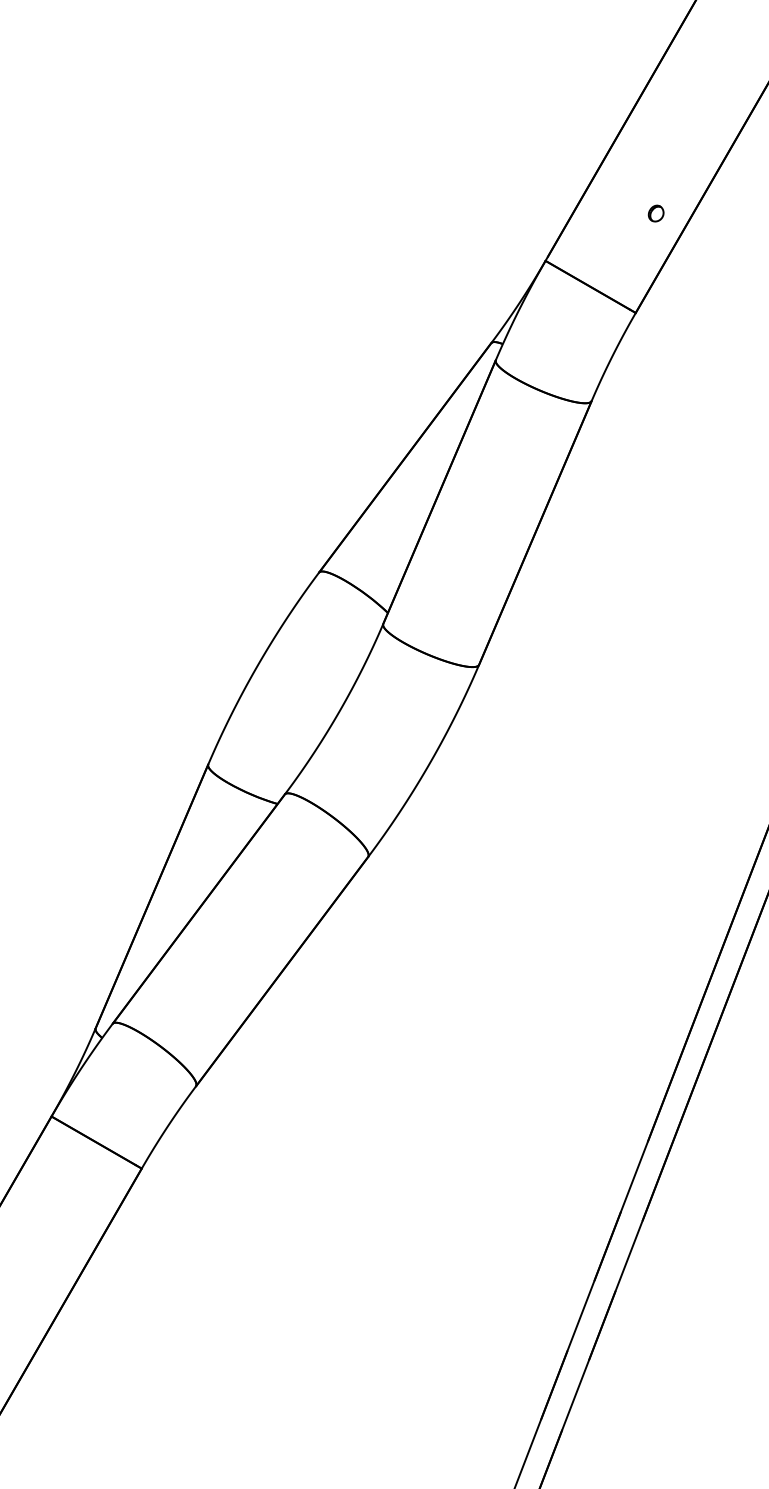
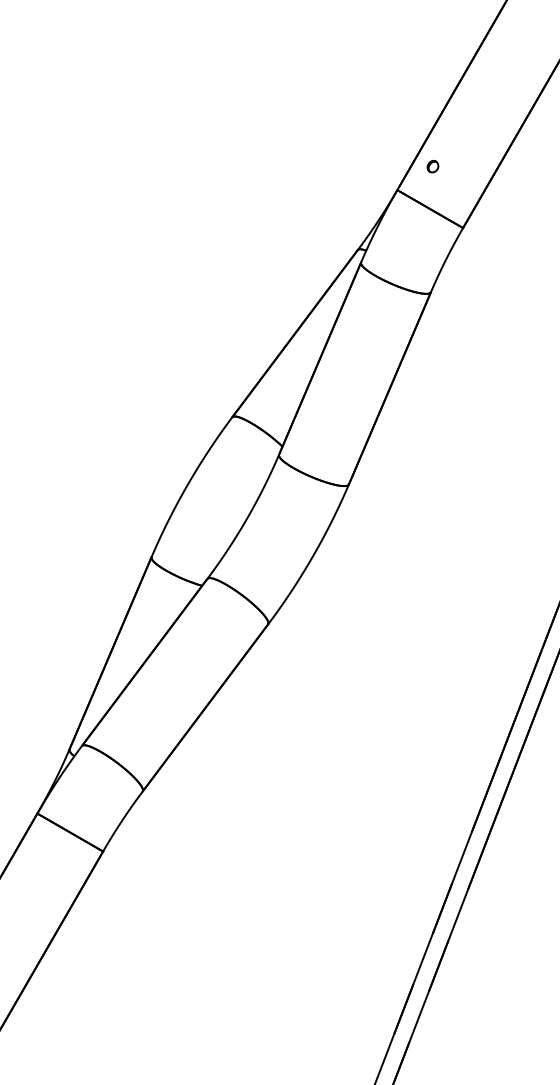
part: (655, 213) -> (432, 166), moved

